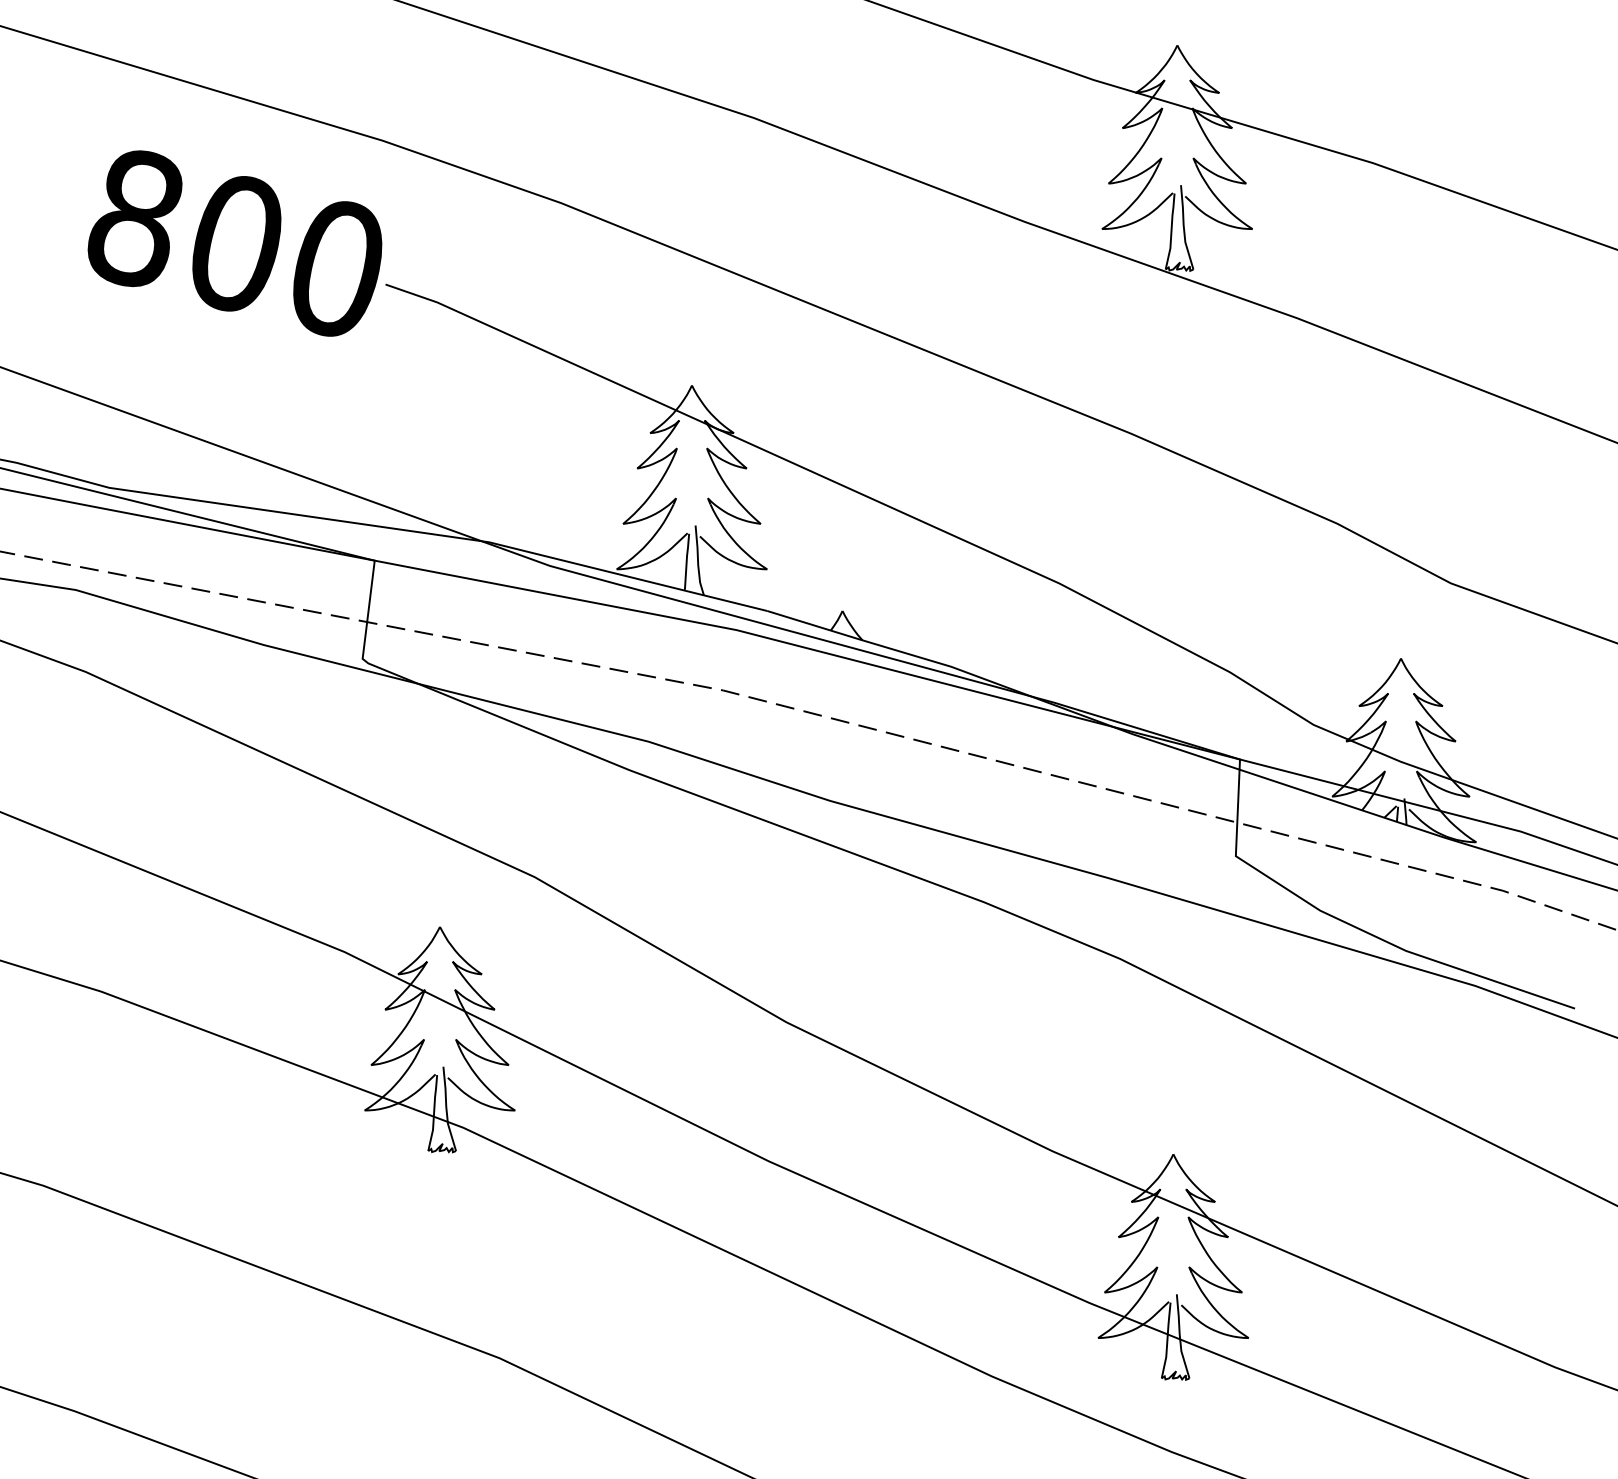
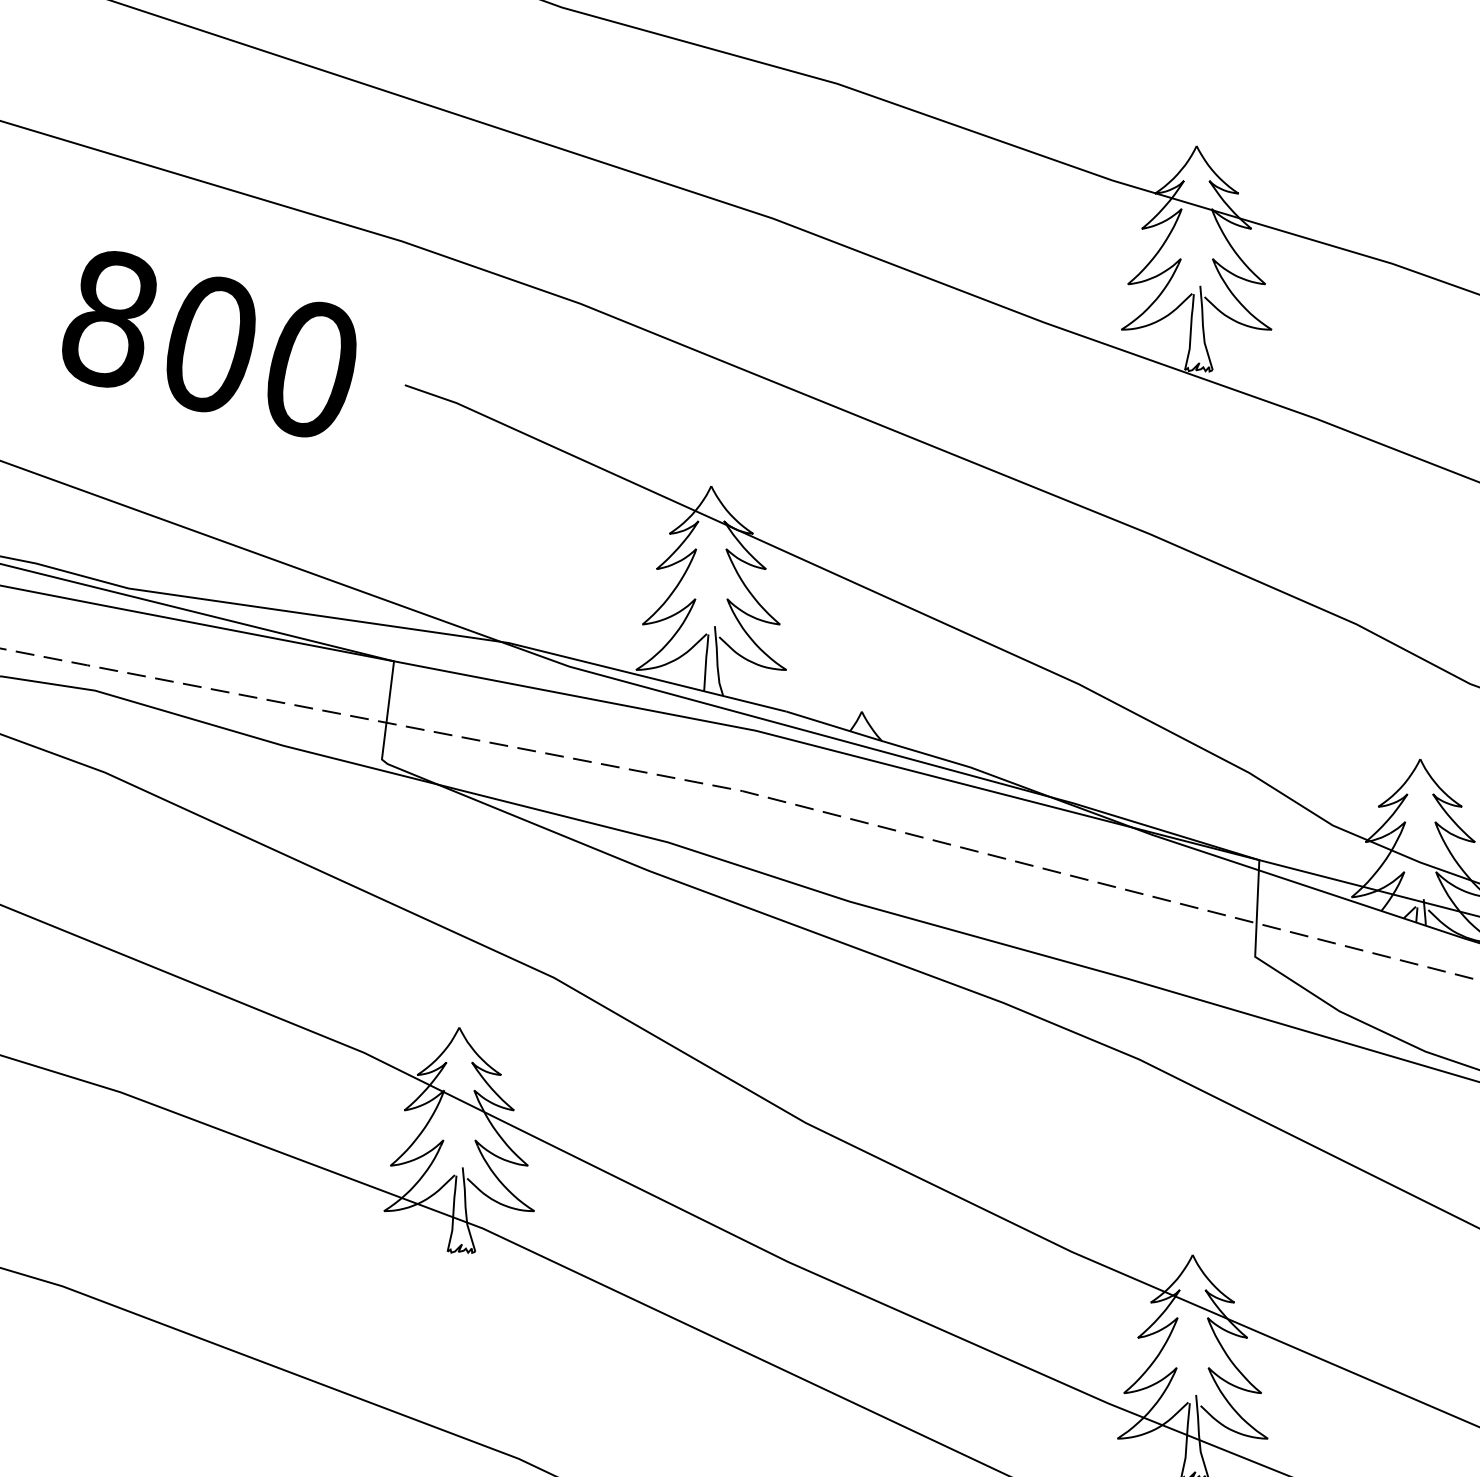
text: (234, 243) -> (208, 344), moved

